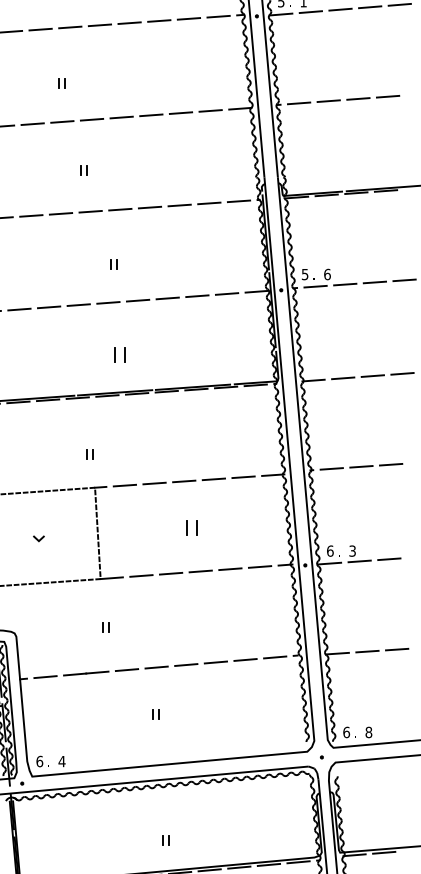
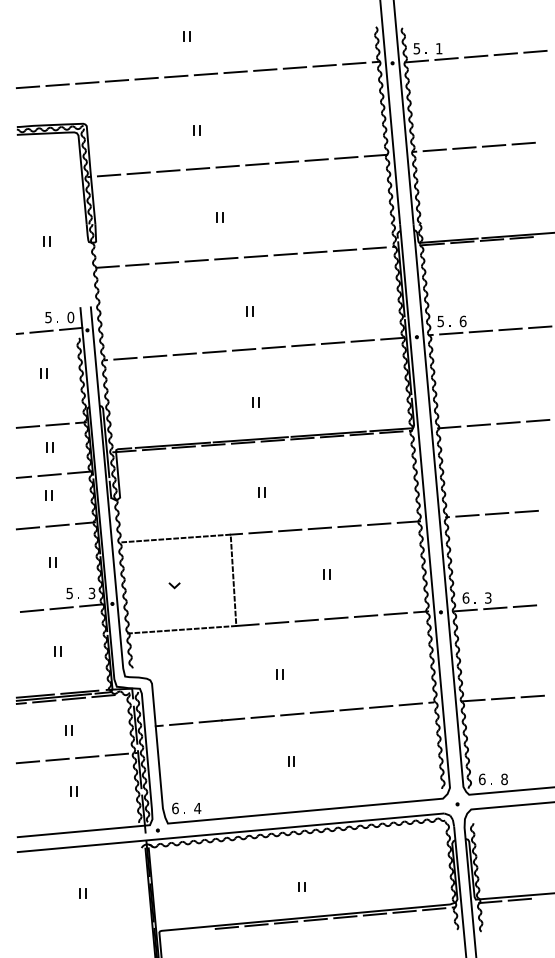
part: (119, 355) -> (255, 402), size x0.62
part: (88, 454) -> (261, 492), moved
part: (190, 527) -> (326, 574), size x0.62
part: (105, 627) -> (279, 674), moved

